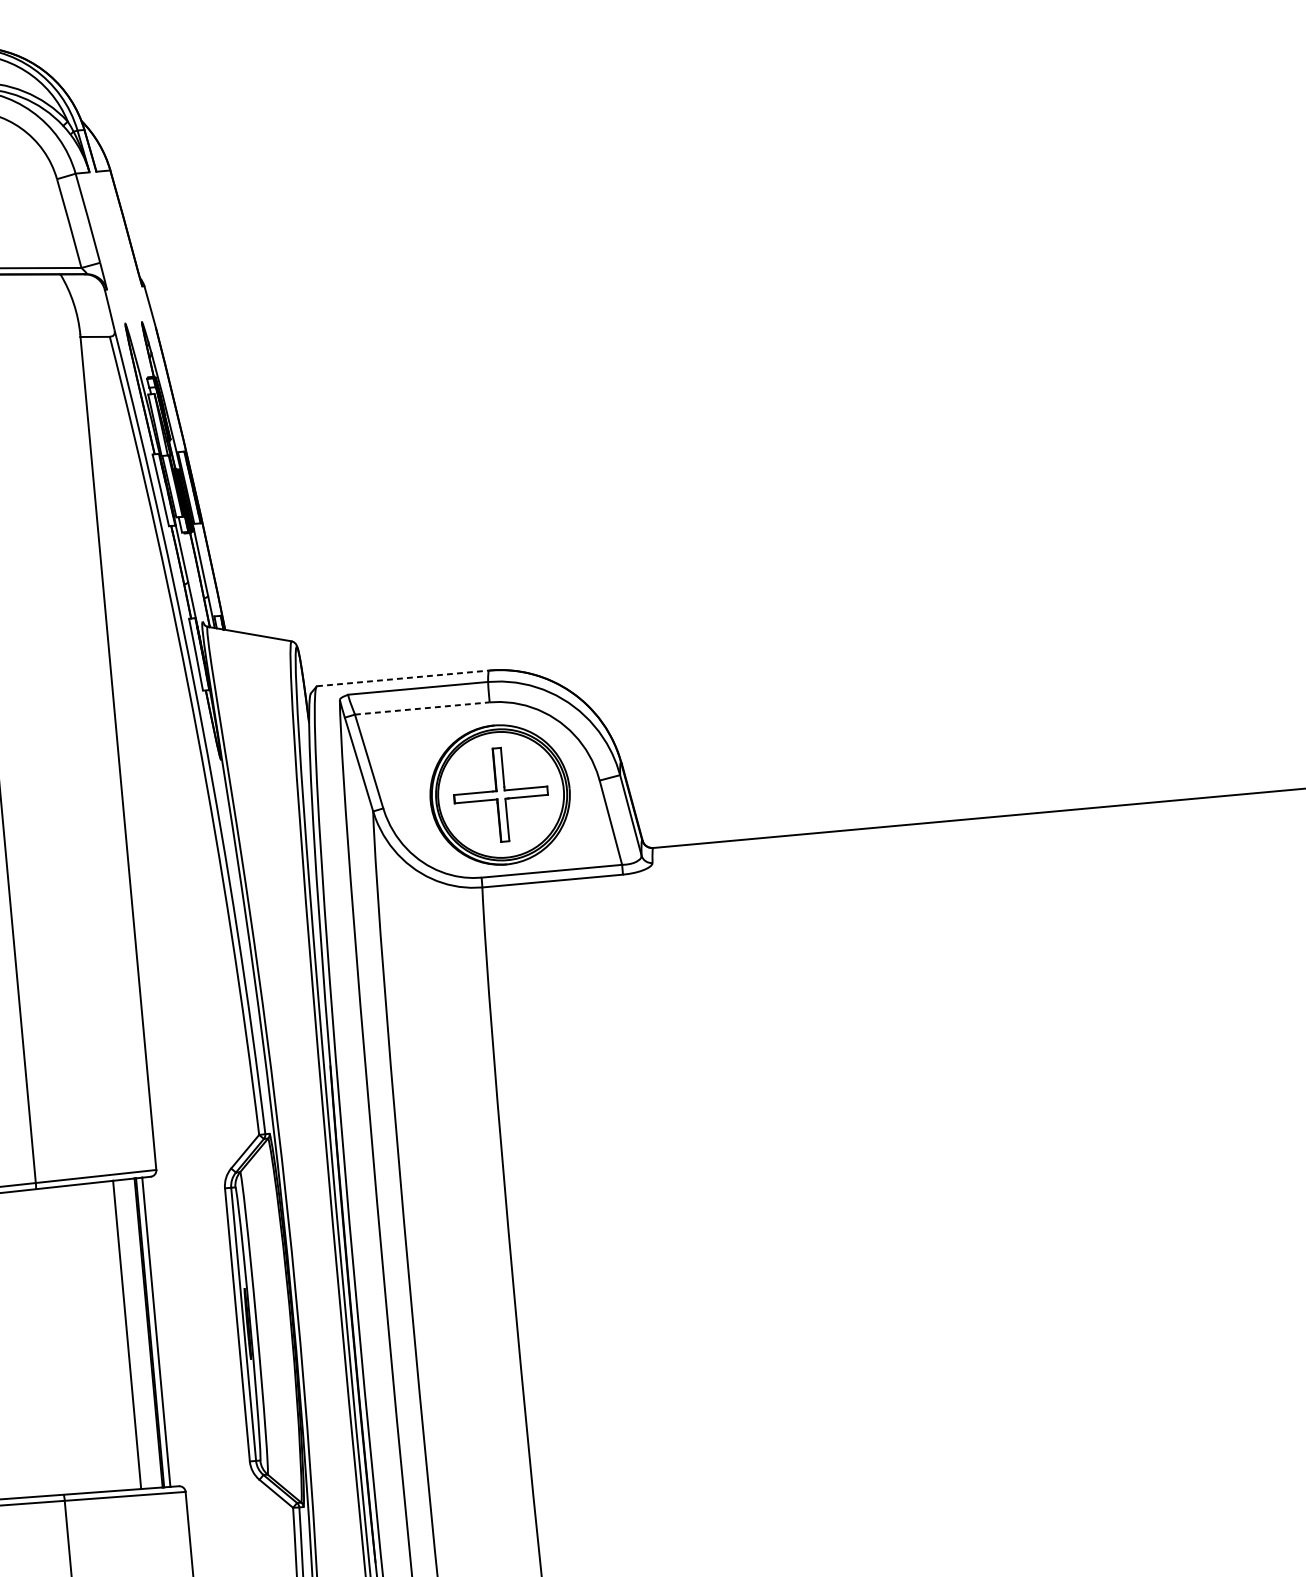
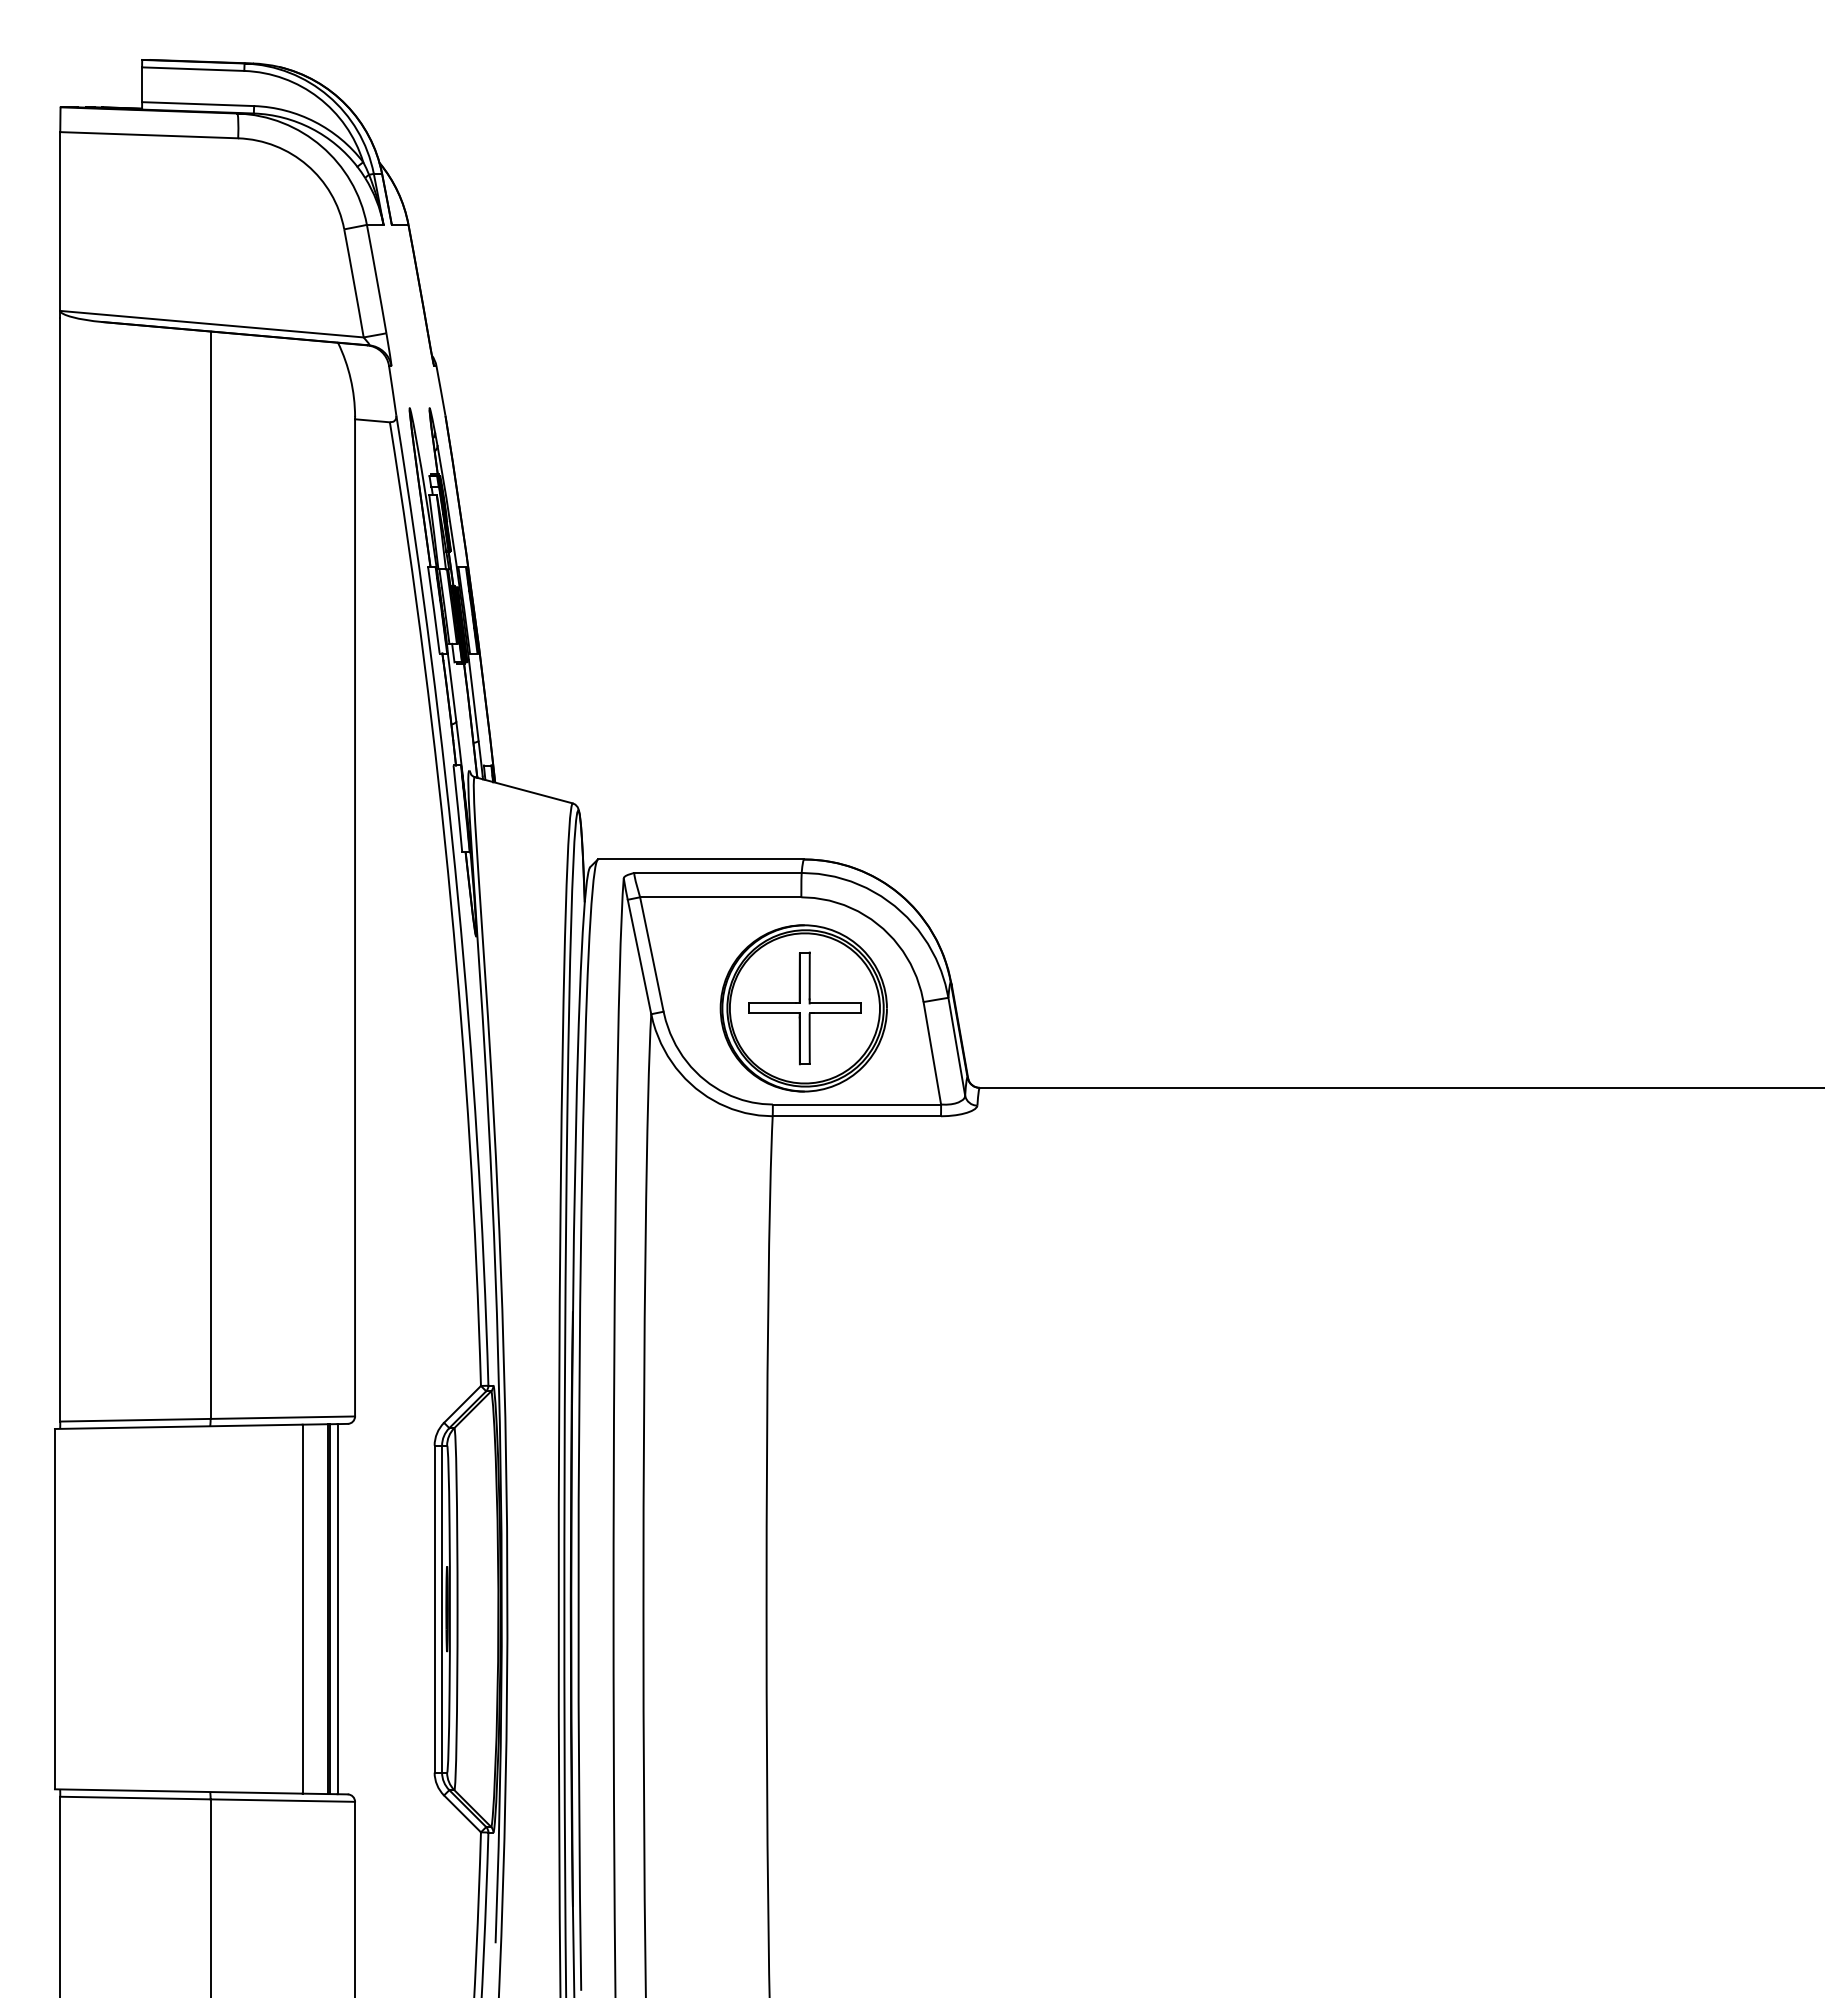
line: (403, 678) -> (701, 859), dashed -> solid
line: (422, 708) -> (720, 897), dashed -> solid

